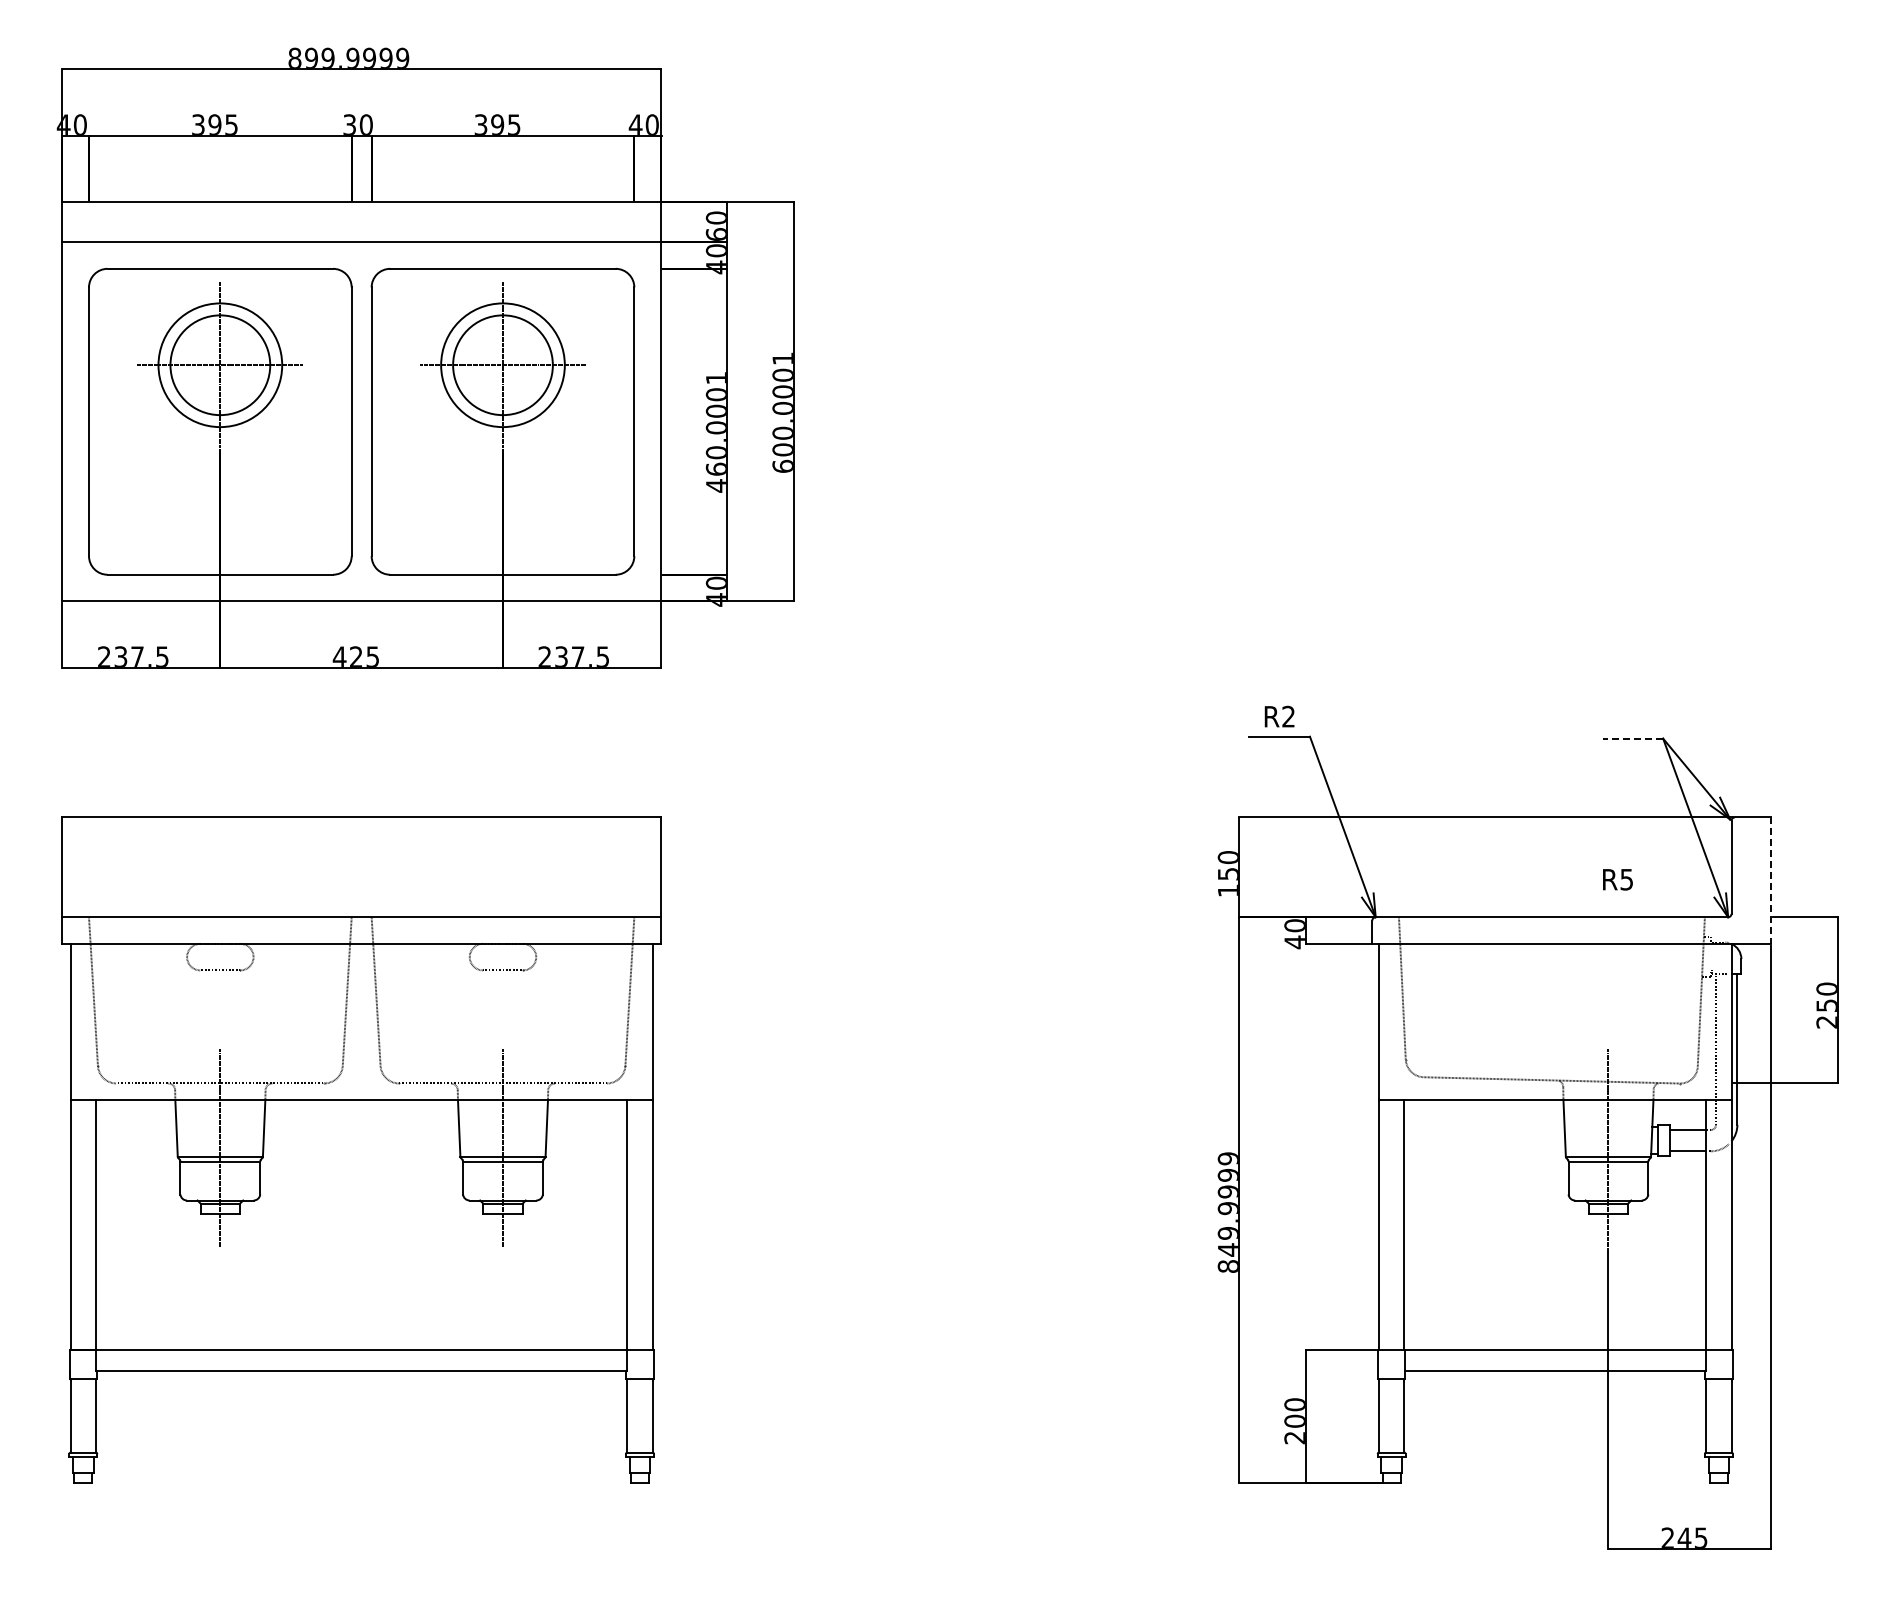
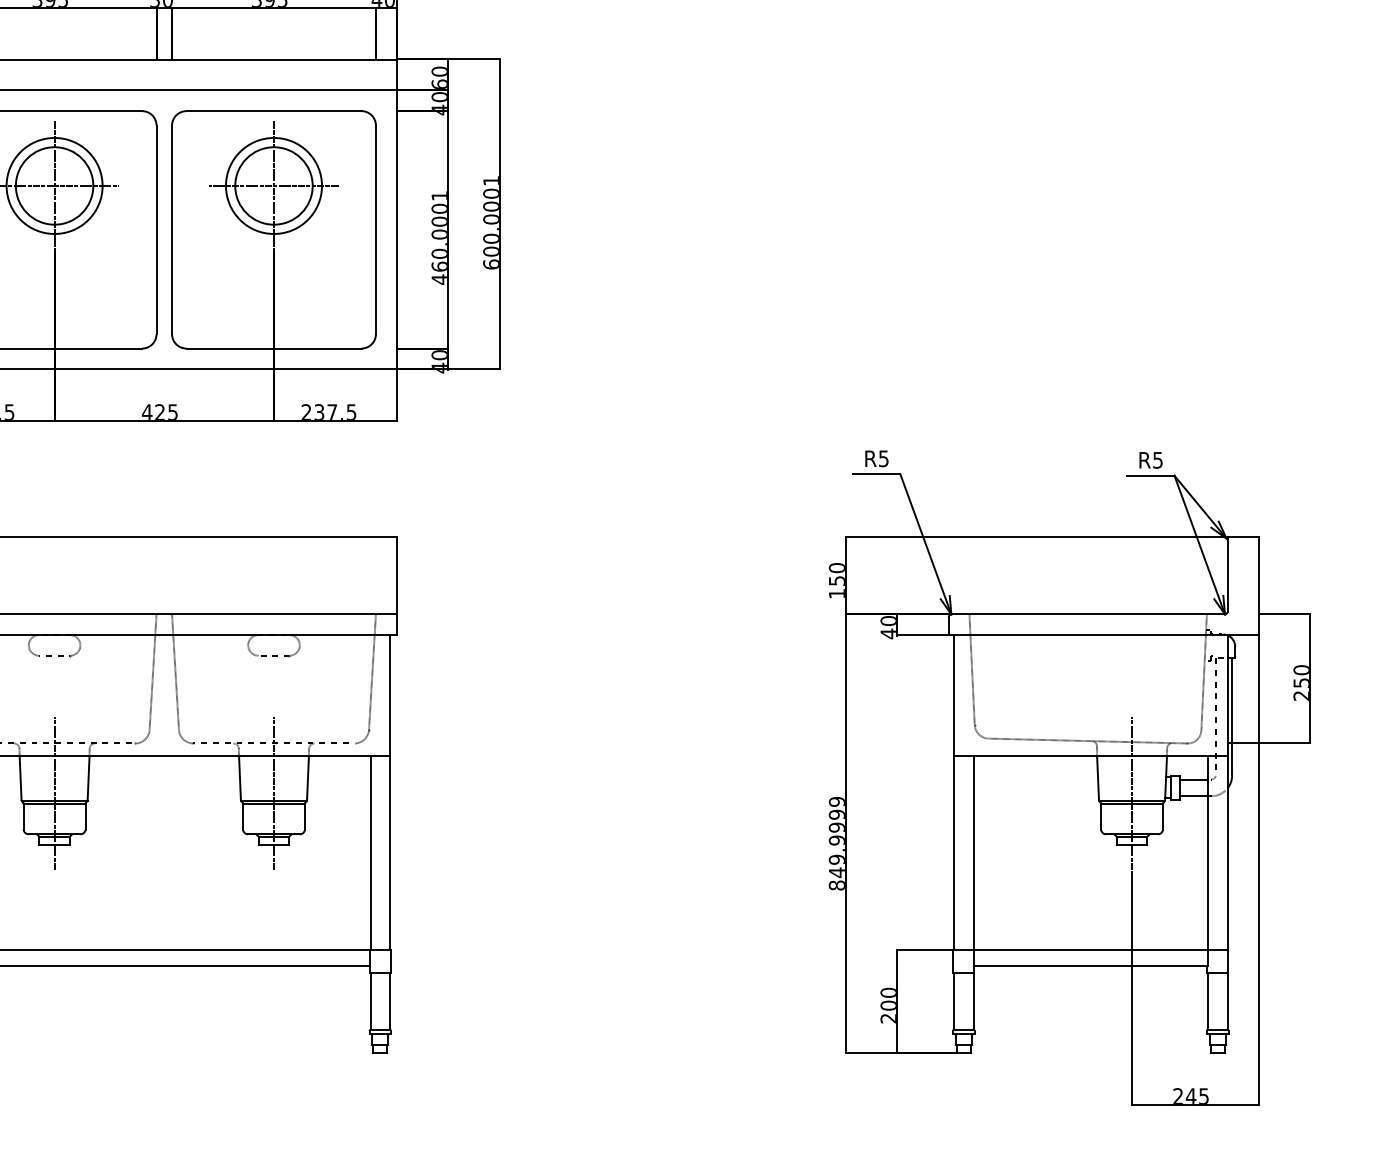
text: (1288, 716) -> (883, 458), R2 -> R5
line: (1632, 738) -> (1150, 475), dashed -> solid
text: (1617, 879) -> (1150, 460), moved
line: (1771, 881) -> (1258, 586), dashed -> solid

